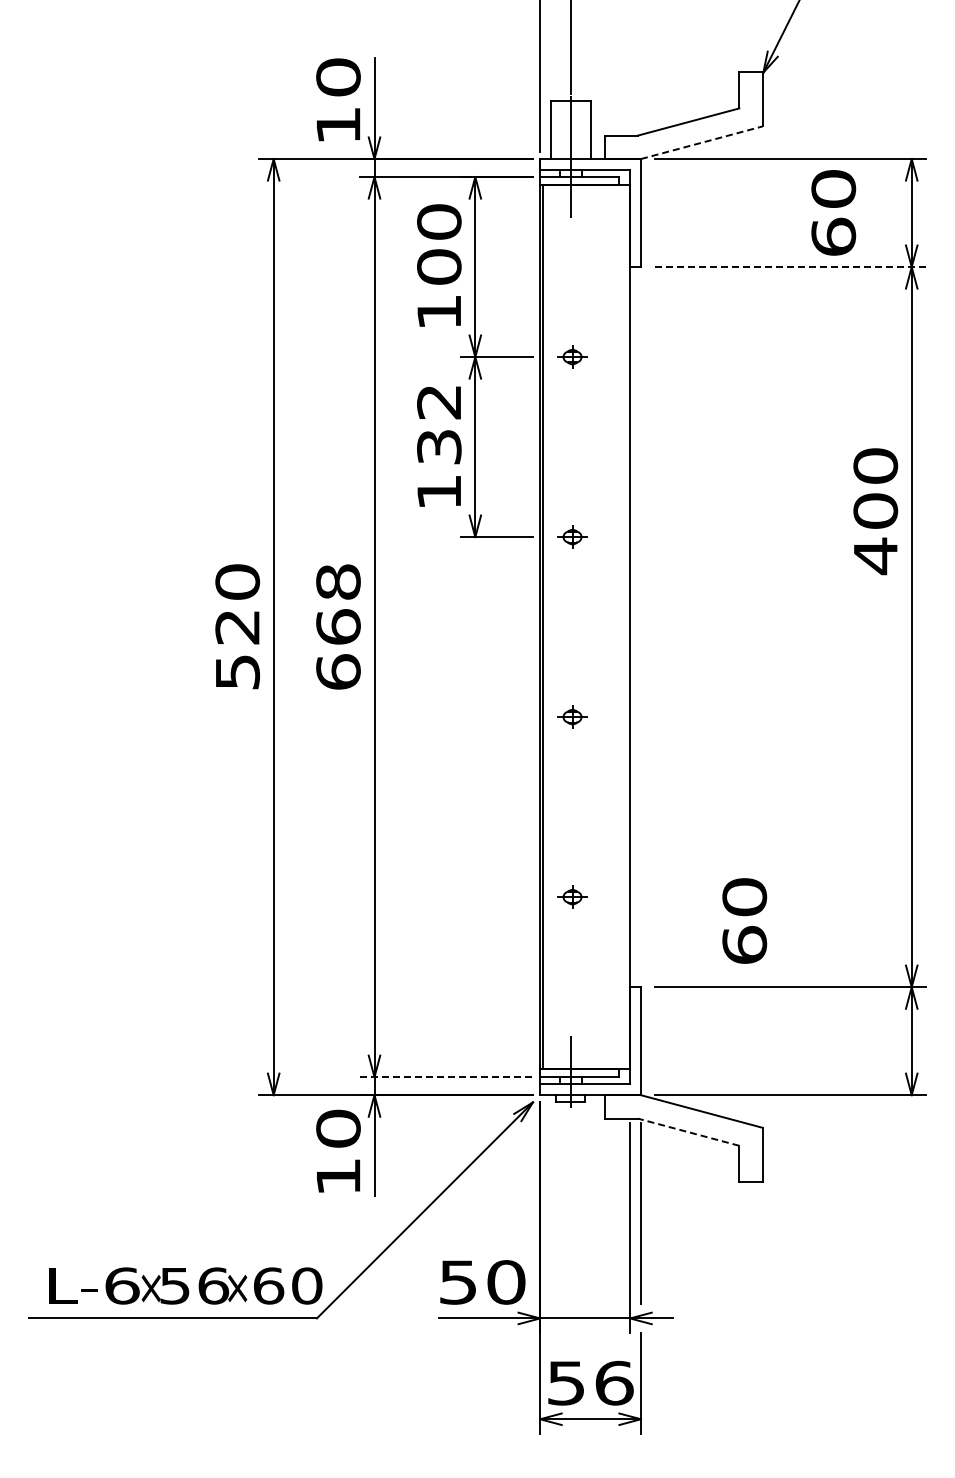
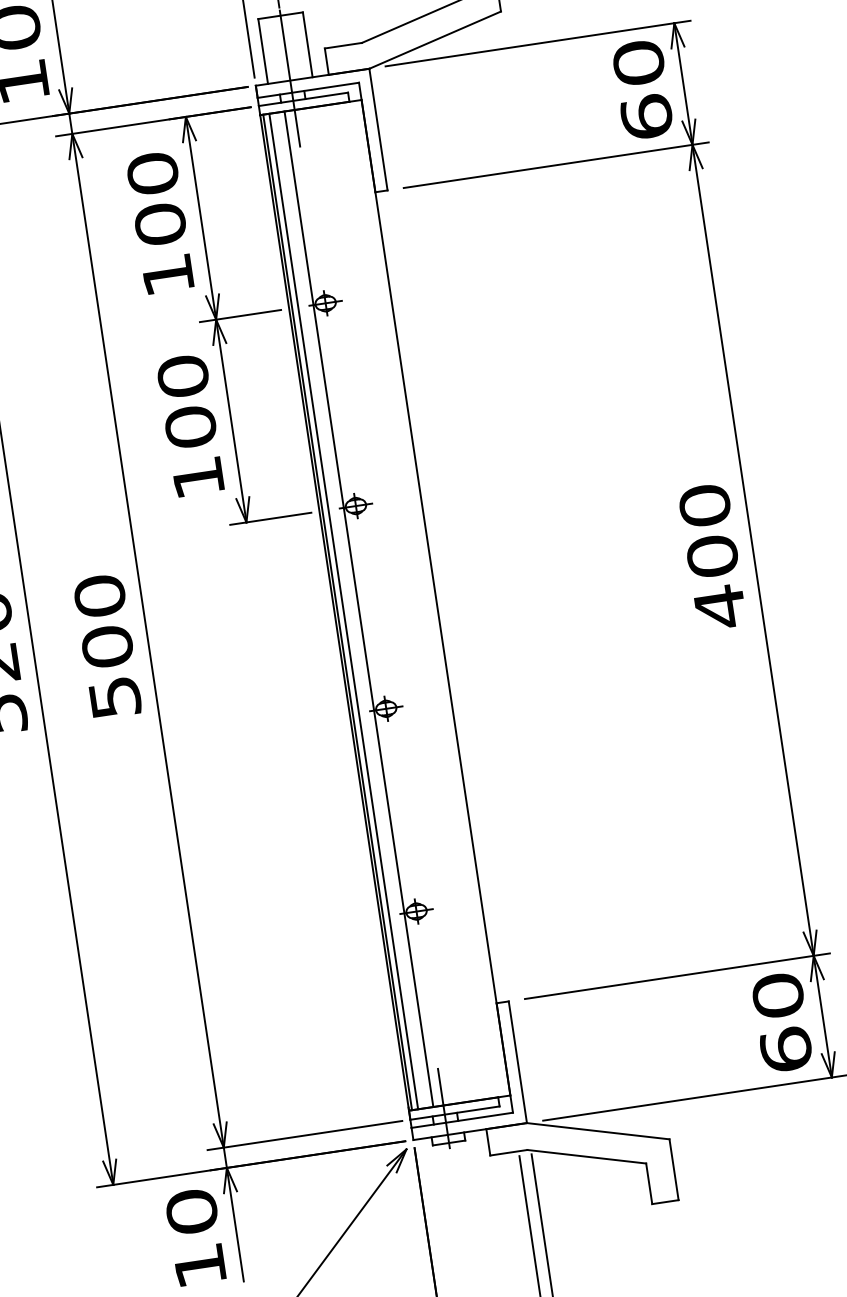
line: (702, 142) -> (435, 39), dashed -> solid
text: (833, 212) -> (642, 89), moved
line: (791, 267) -> (557, 165), dashed -> solid
text: (439, 424) -> (187, 401), 132 -> 100
text: (875, 511) -> (712, 556), moved
text: (338, 626) -> (107, 646), 668 -> 500
line: (548, 627) -> (344, 611), added
line: (561, 627) -> (358, 609), added
text: (744, 920) -> (781, 1022), moved
line: (447, 1077) -> (306, 1135), dashed -> solid
line: (688, 1132) -> (586, 1157), dashed -> solid

